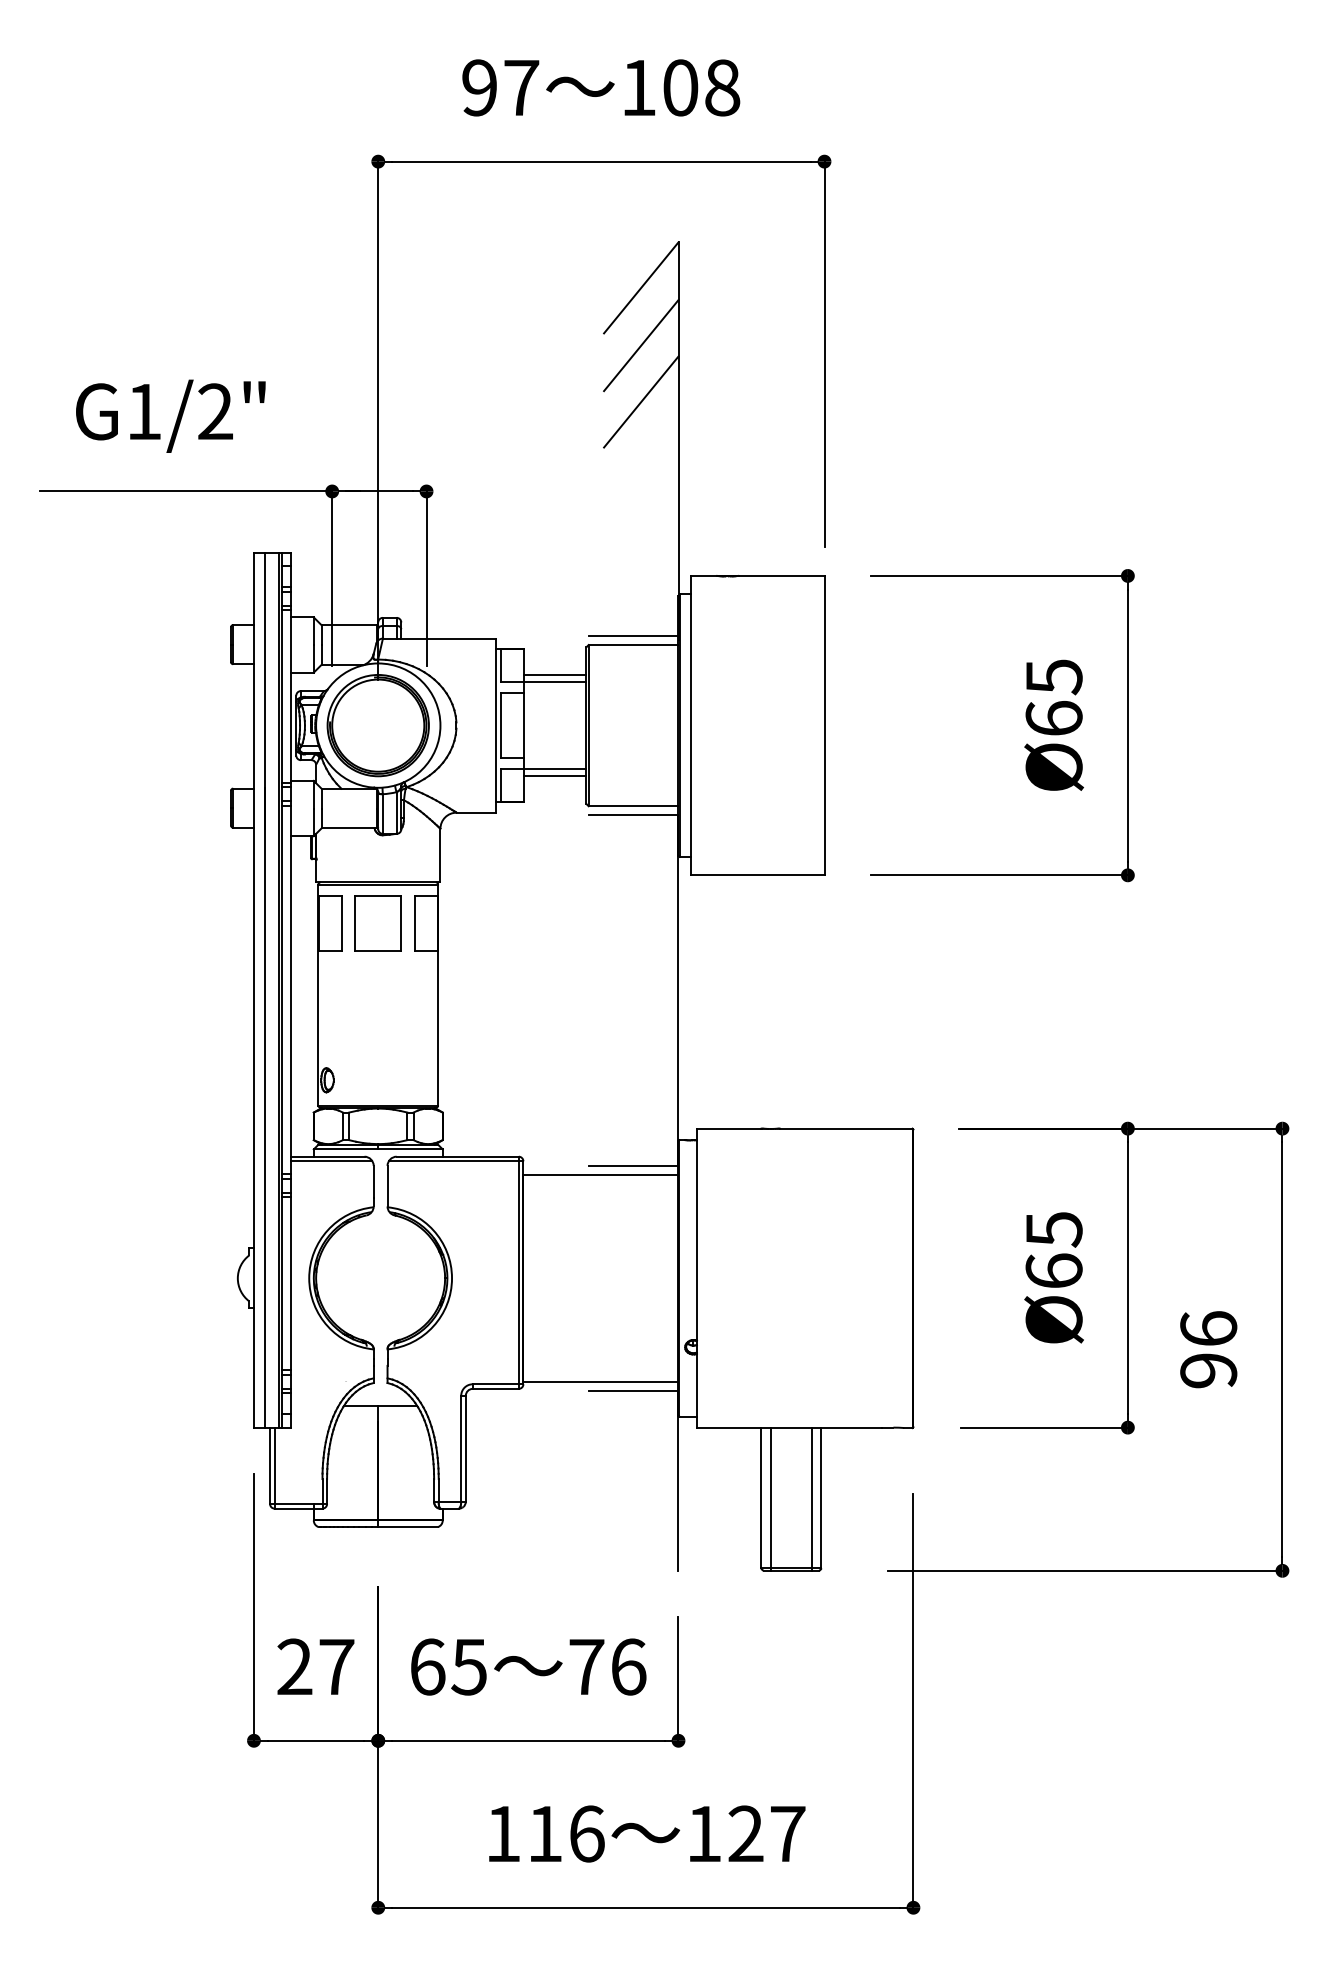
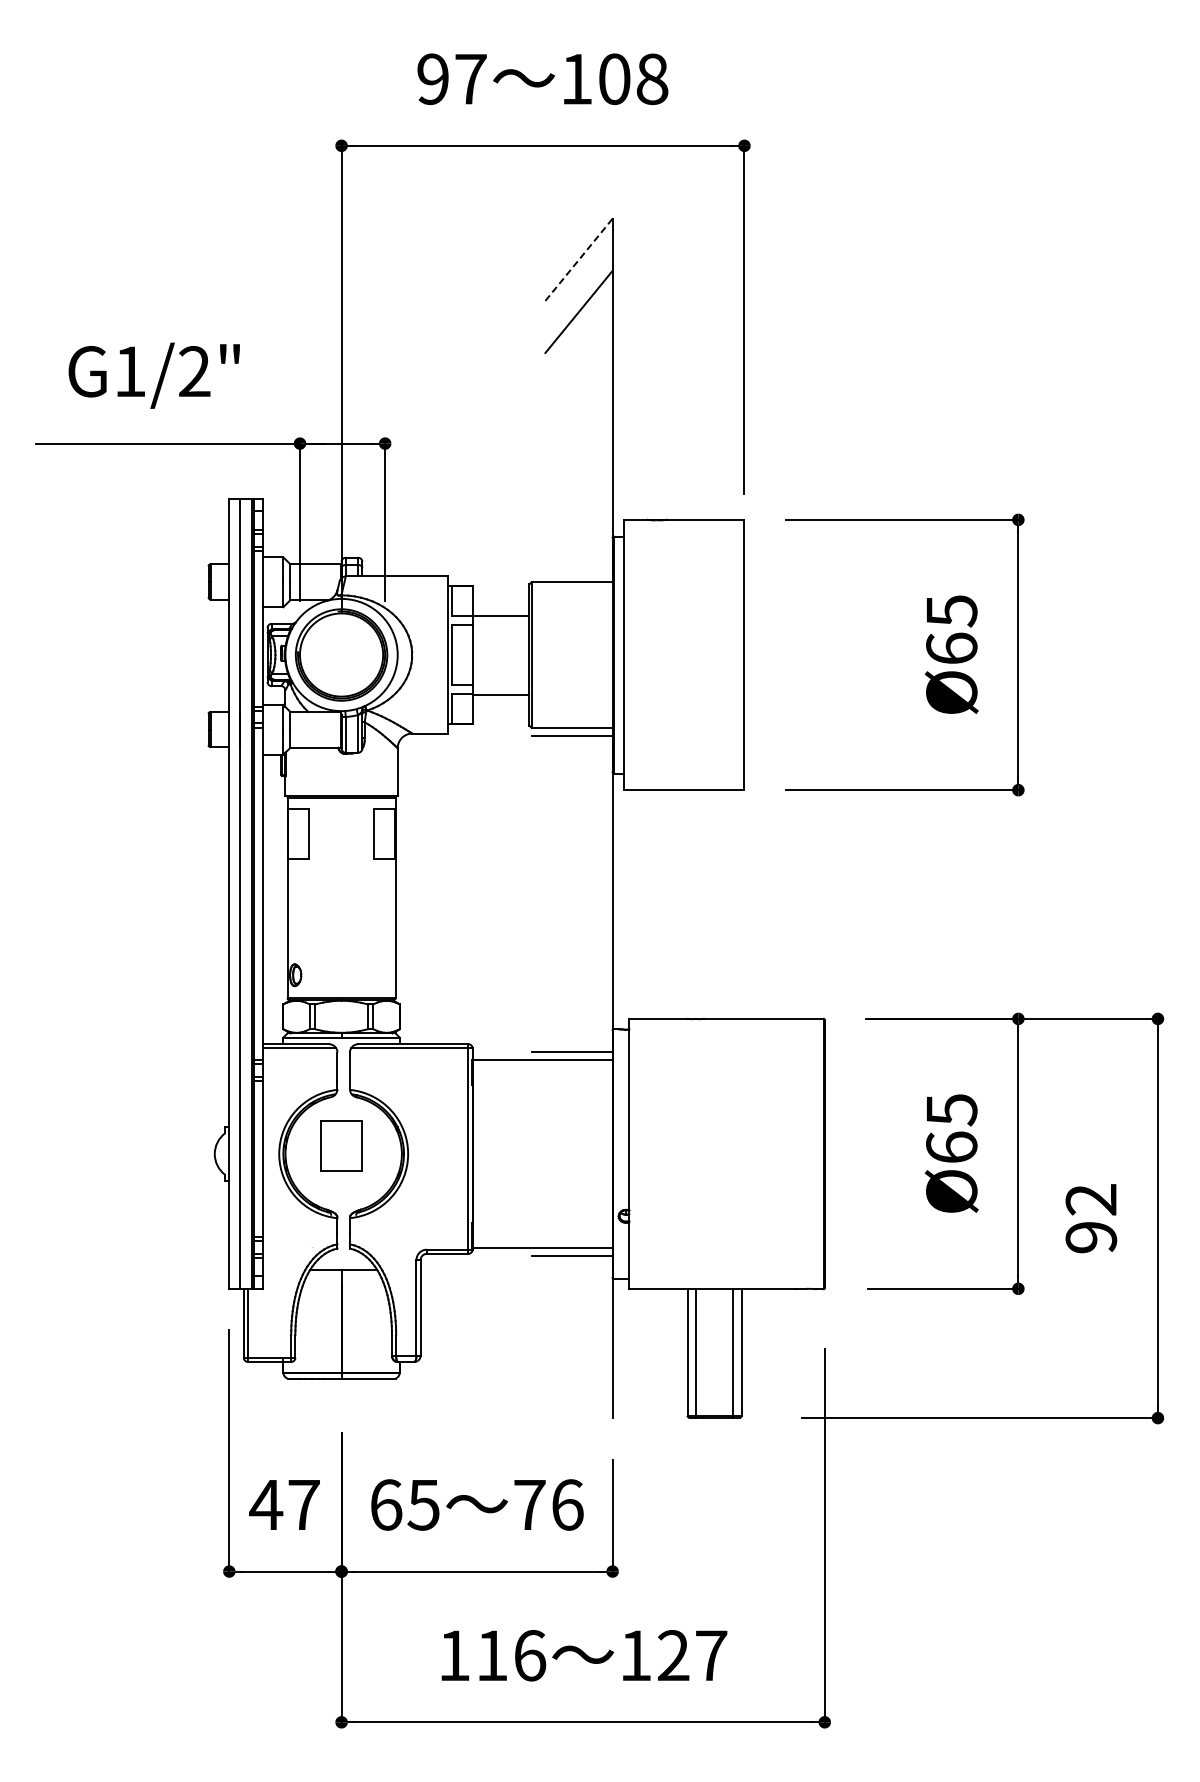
line: (641, 287) -> (579, 259), solid -> dashed
line: (640, 401) -> (578, 362), removed
line: (632, 635) -> (571, 573), removed
line: (554, 675) -> (500, 609), removed
line: (554, 776) -> (500, 700), removed
part: (378, 923) -> (341, 1145), moved
text: (1208, 1328) -> (1091, 1199), 96 -> 92
text: (295, 1666) -> (266, 1504), 27 -> 47

